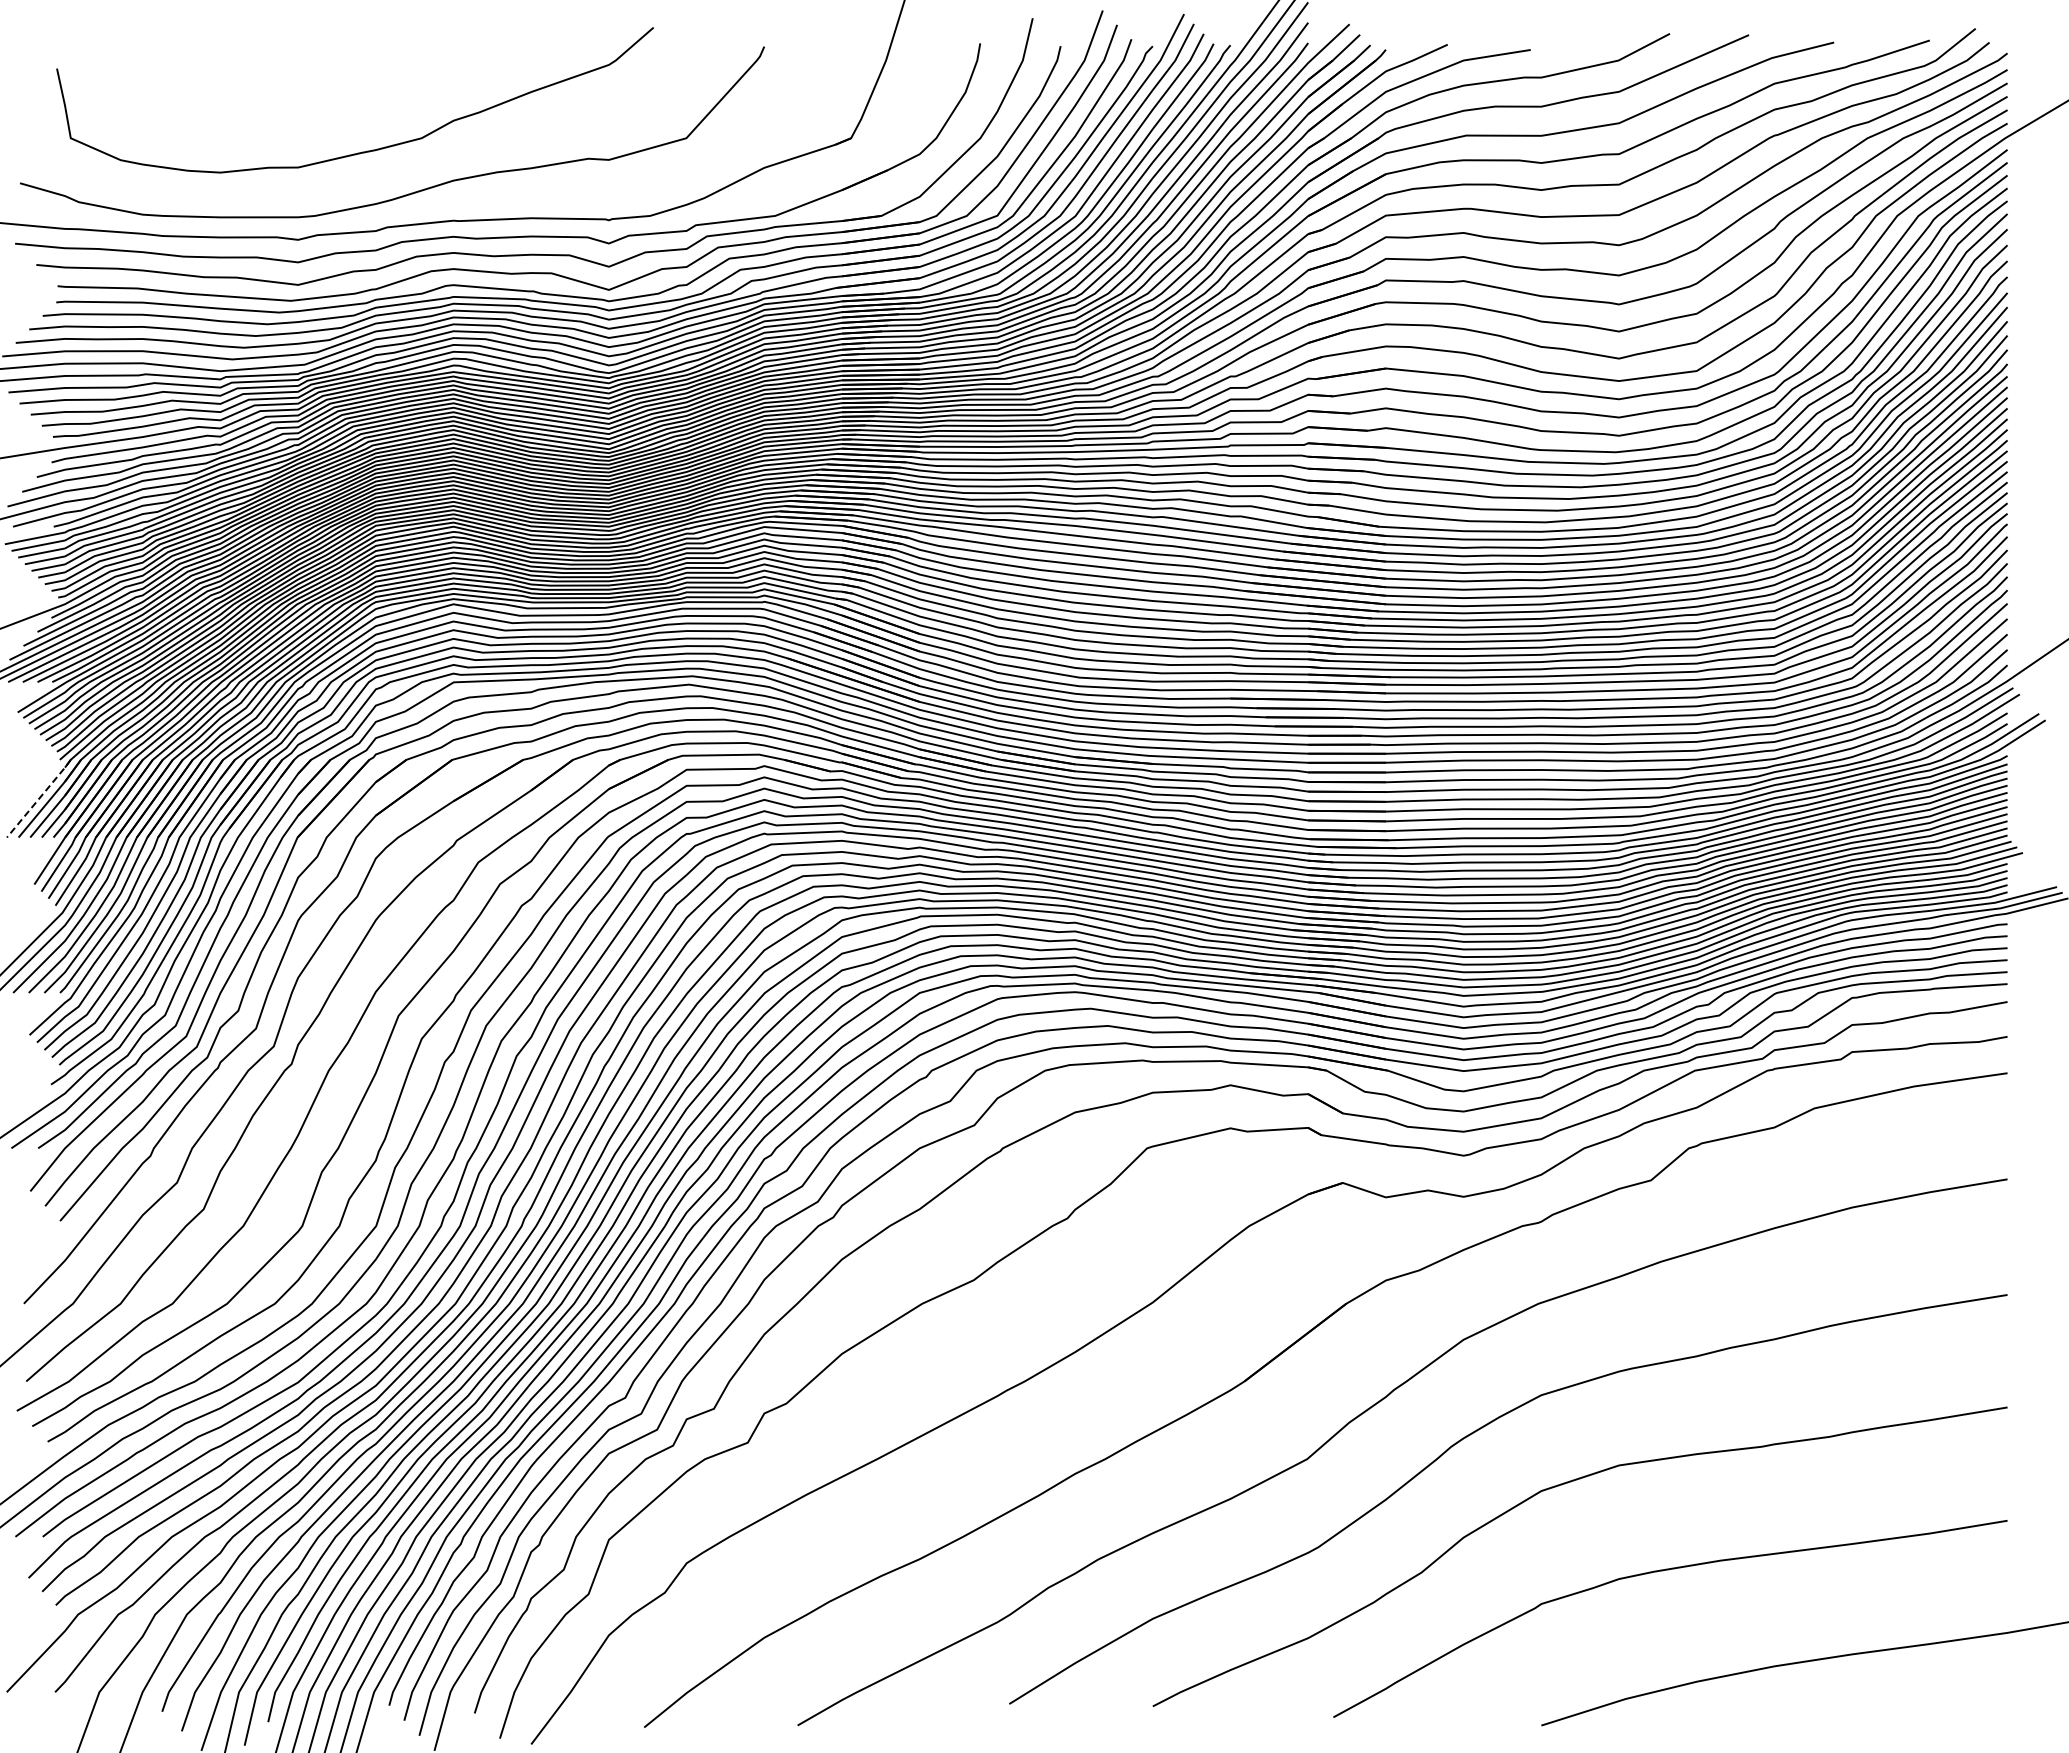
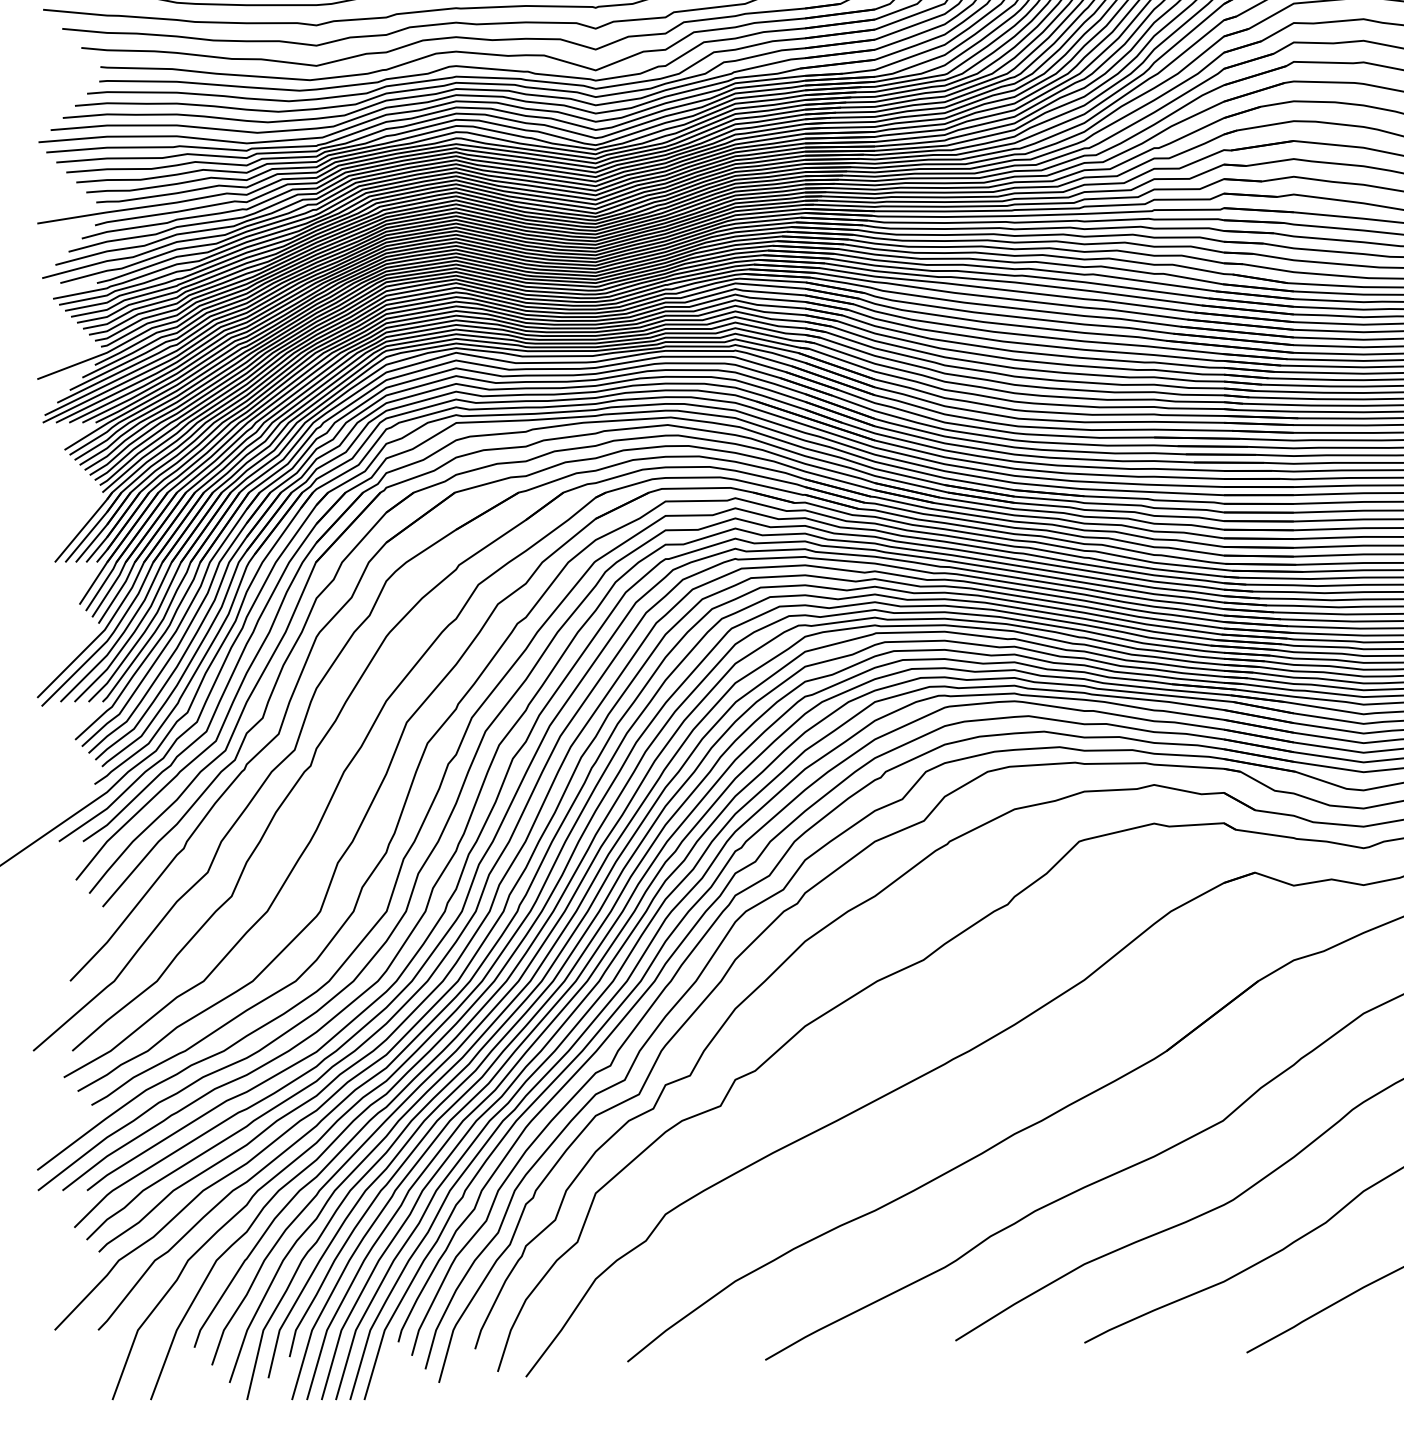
line: (39, 798) -> (84, 527), dashed -> solid

